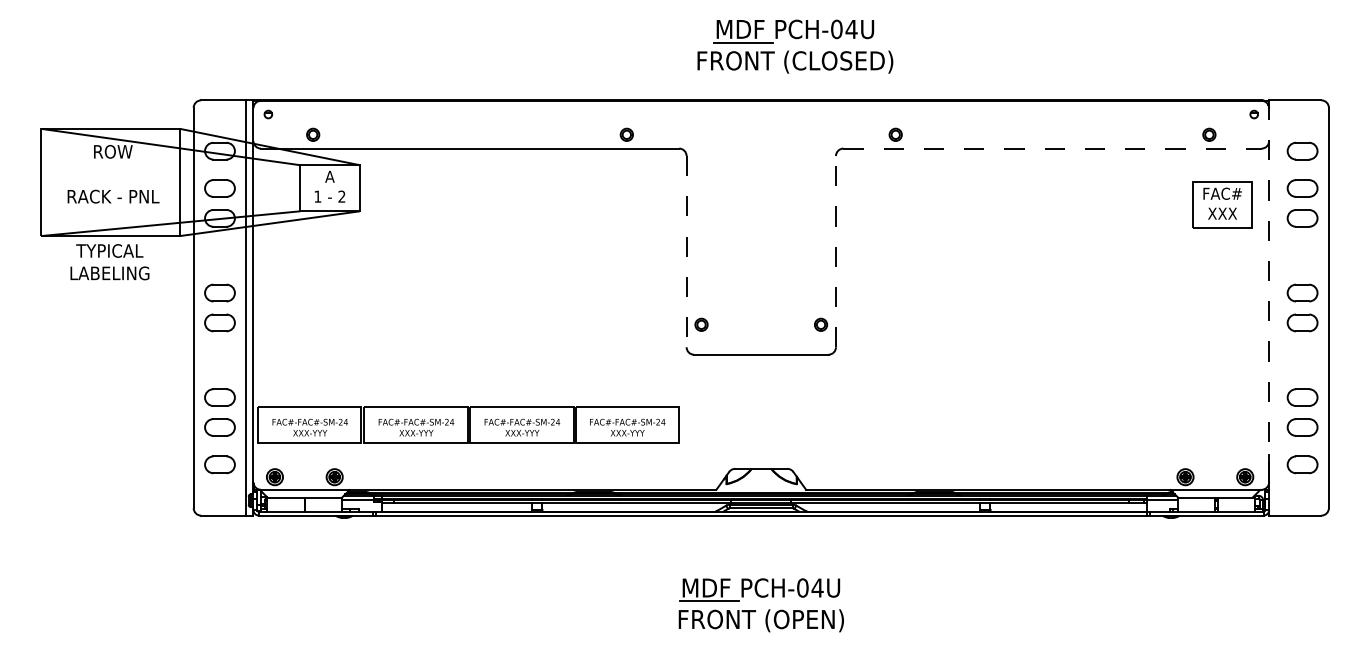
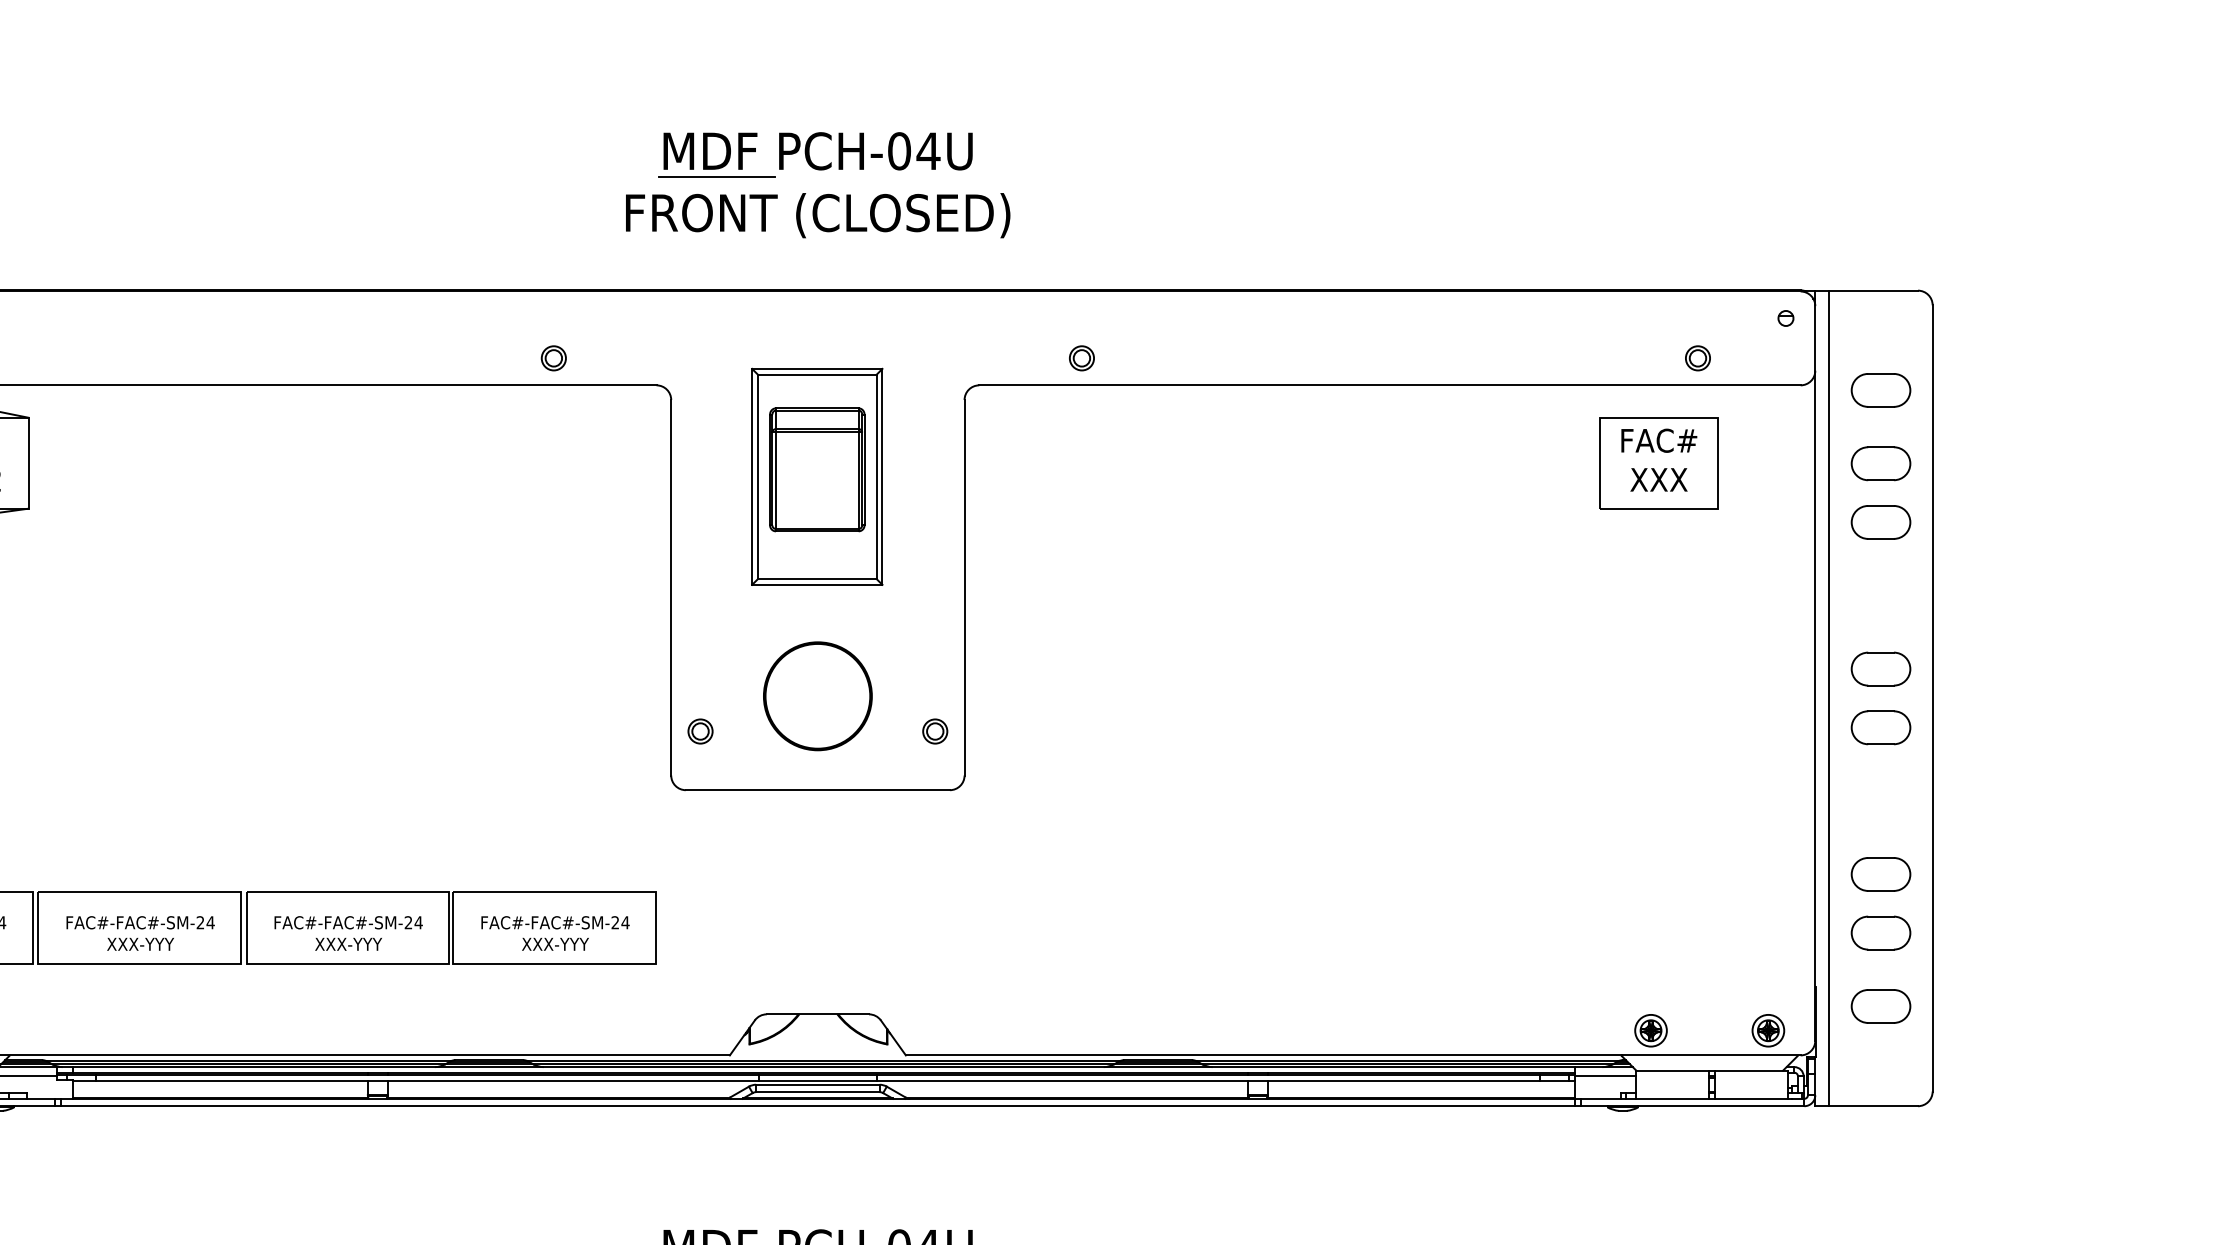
part: (795, 46) -> (818, 184), moved
line: (1053, 148) -> (1391, 385), dashed -> solid
part: (760, 195) -> (816, 477), added
part: (1222, 204) -> (1658, 461), moved
line: (686, 251) -> (670, 587), dashed -> solid
line: (835, 251) -> (963, 587), dashed -> solid
line: (1269, 293) -> (1816, 669), dashed -> solid
part: (760, 306) -> (816, 695), added
line: (1276, 307) -> (1829, 697), added

